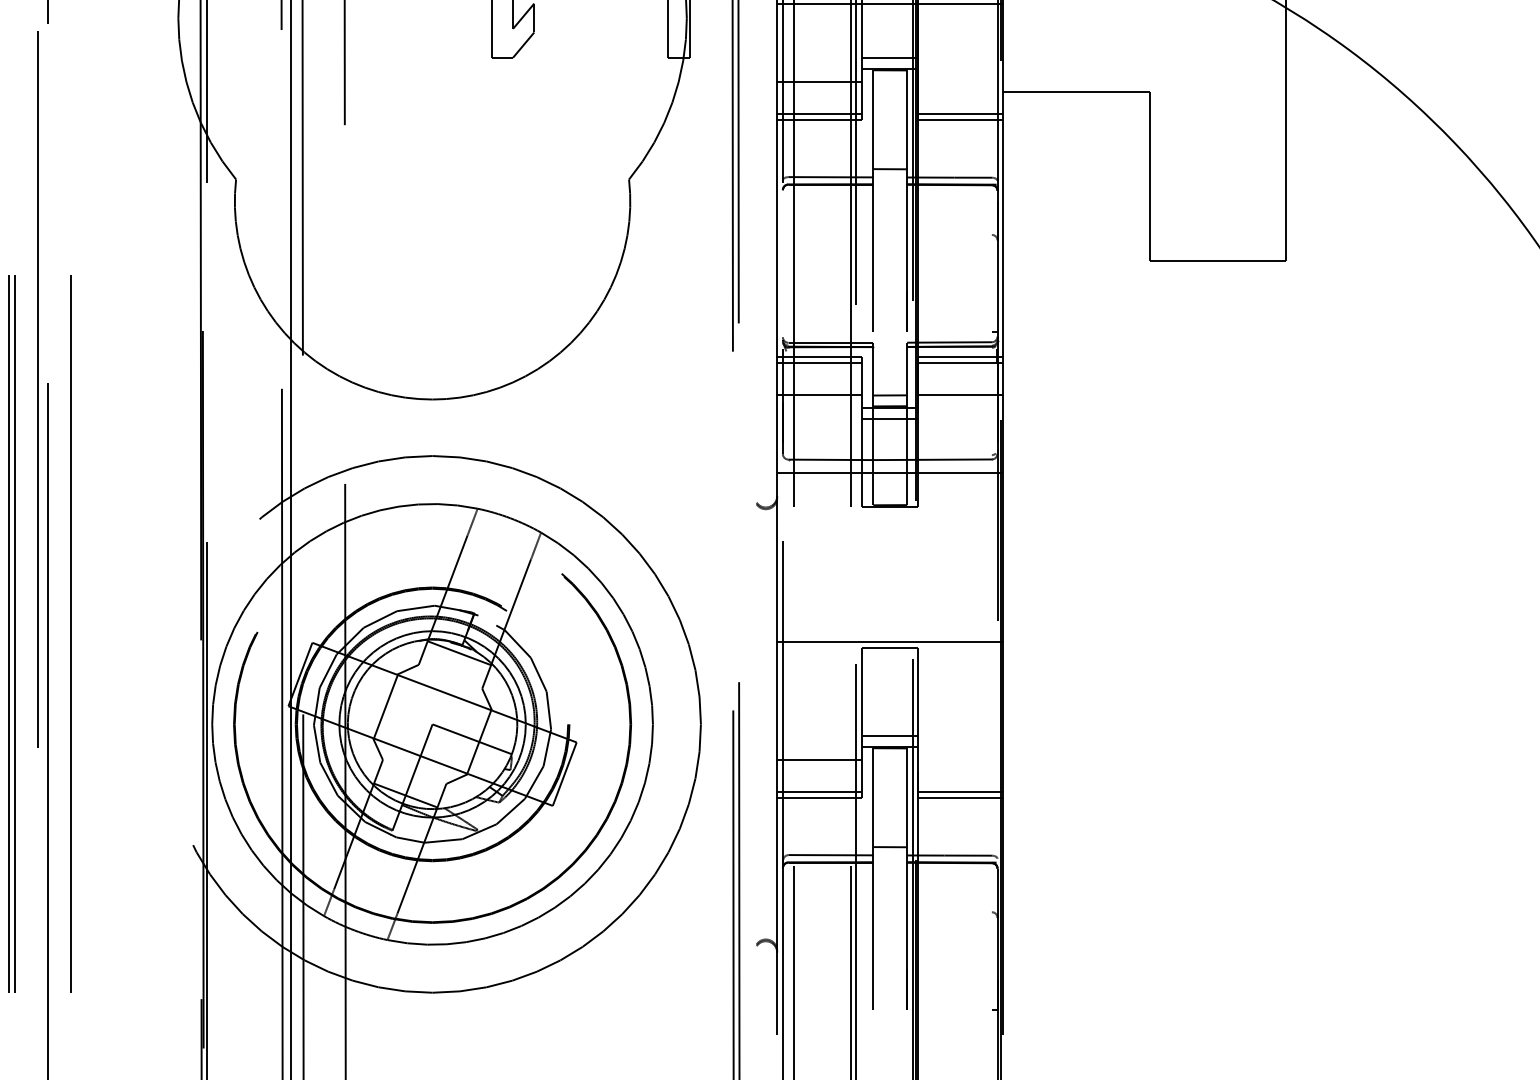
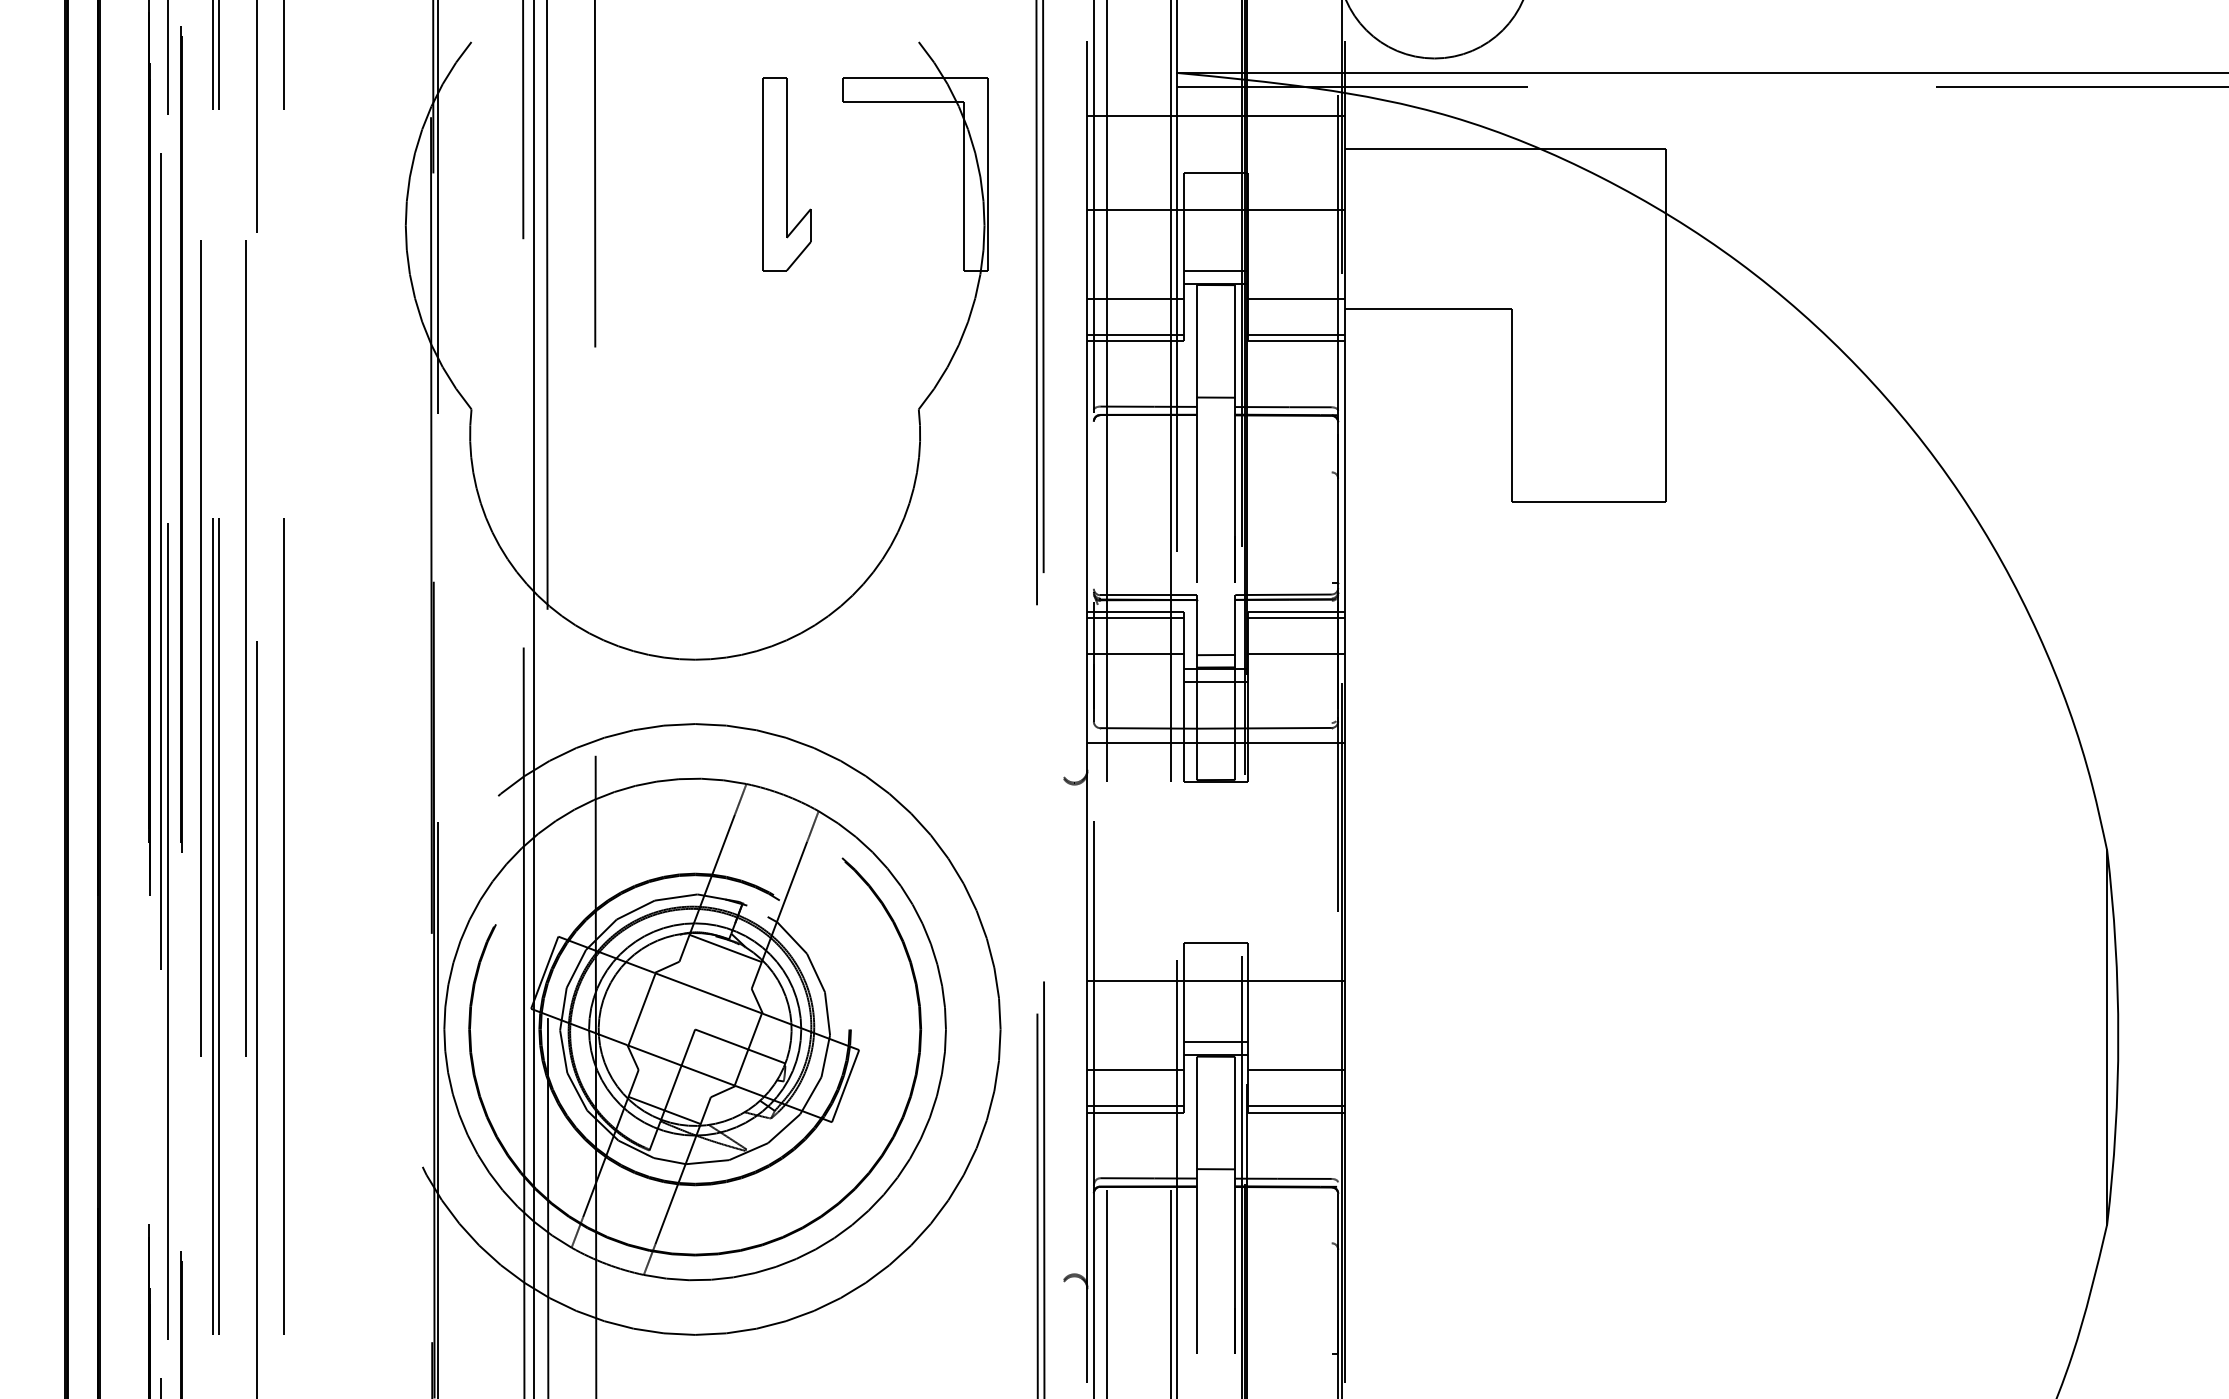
line: (960, 82) -> (1296, 298), added
line: (889, 641) -> (1215, 981), moved
line: (960, 760) -> (1296, 1070), added

